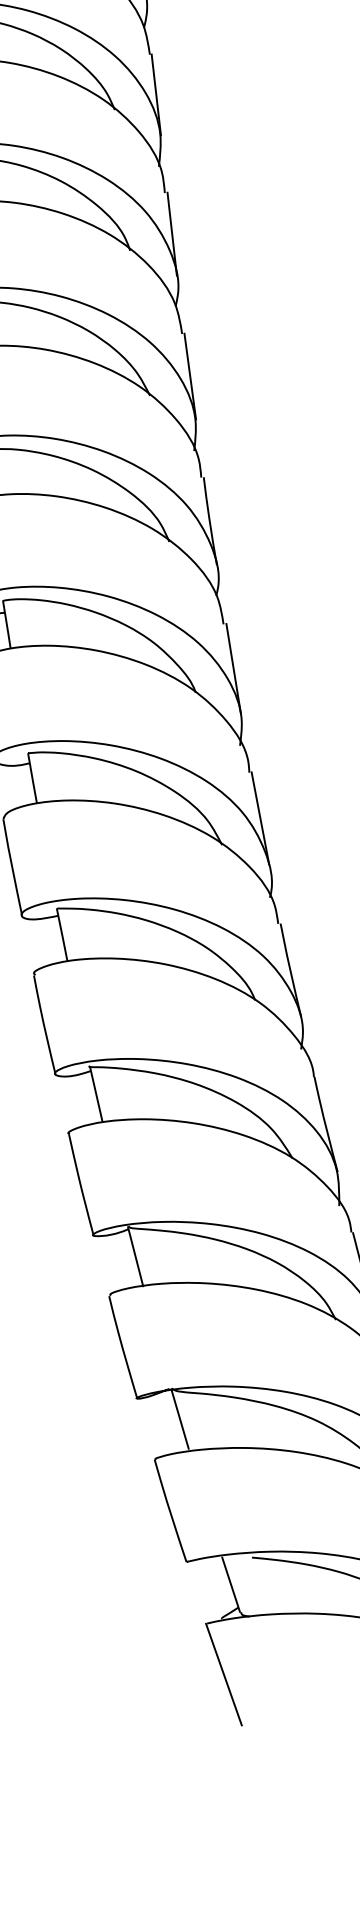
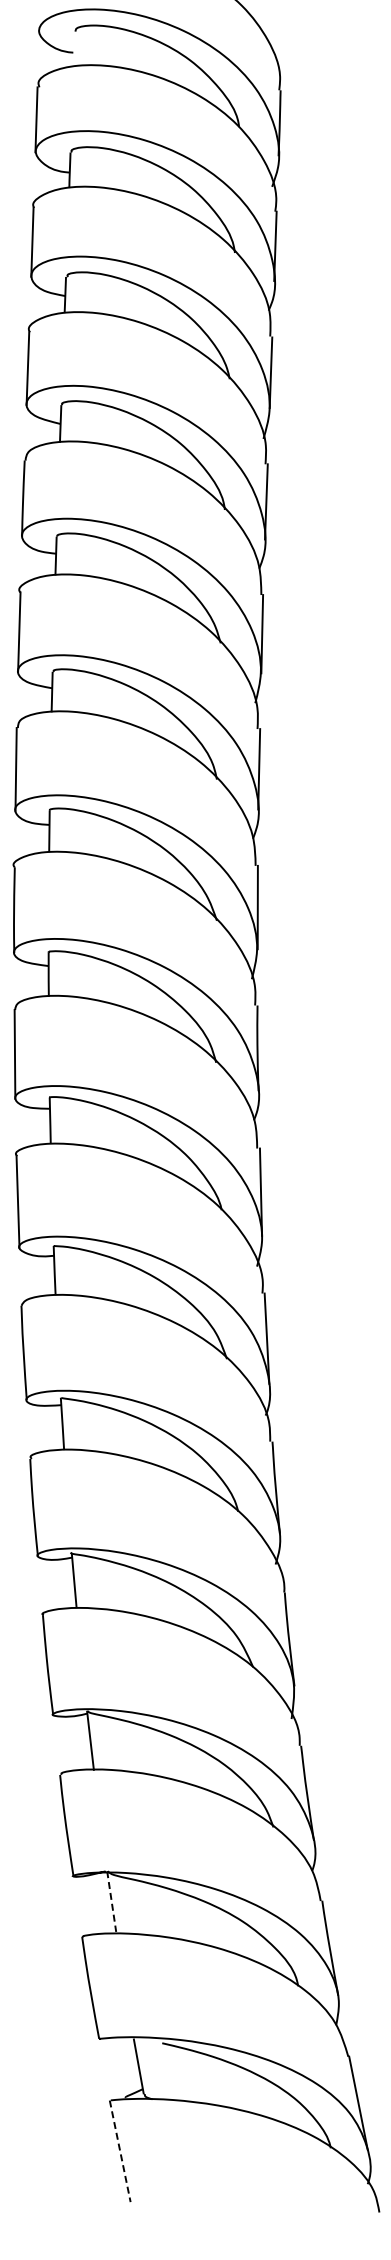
line: (179, 1419) -> (111, 1901), solid -> dashed
line: (224, 1674) -> (120, 2151), solid -> dashed

